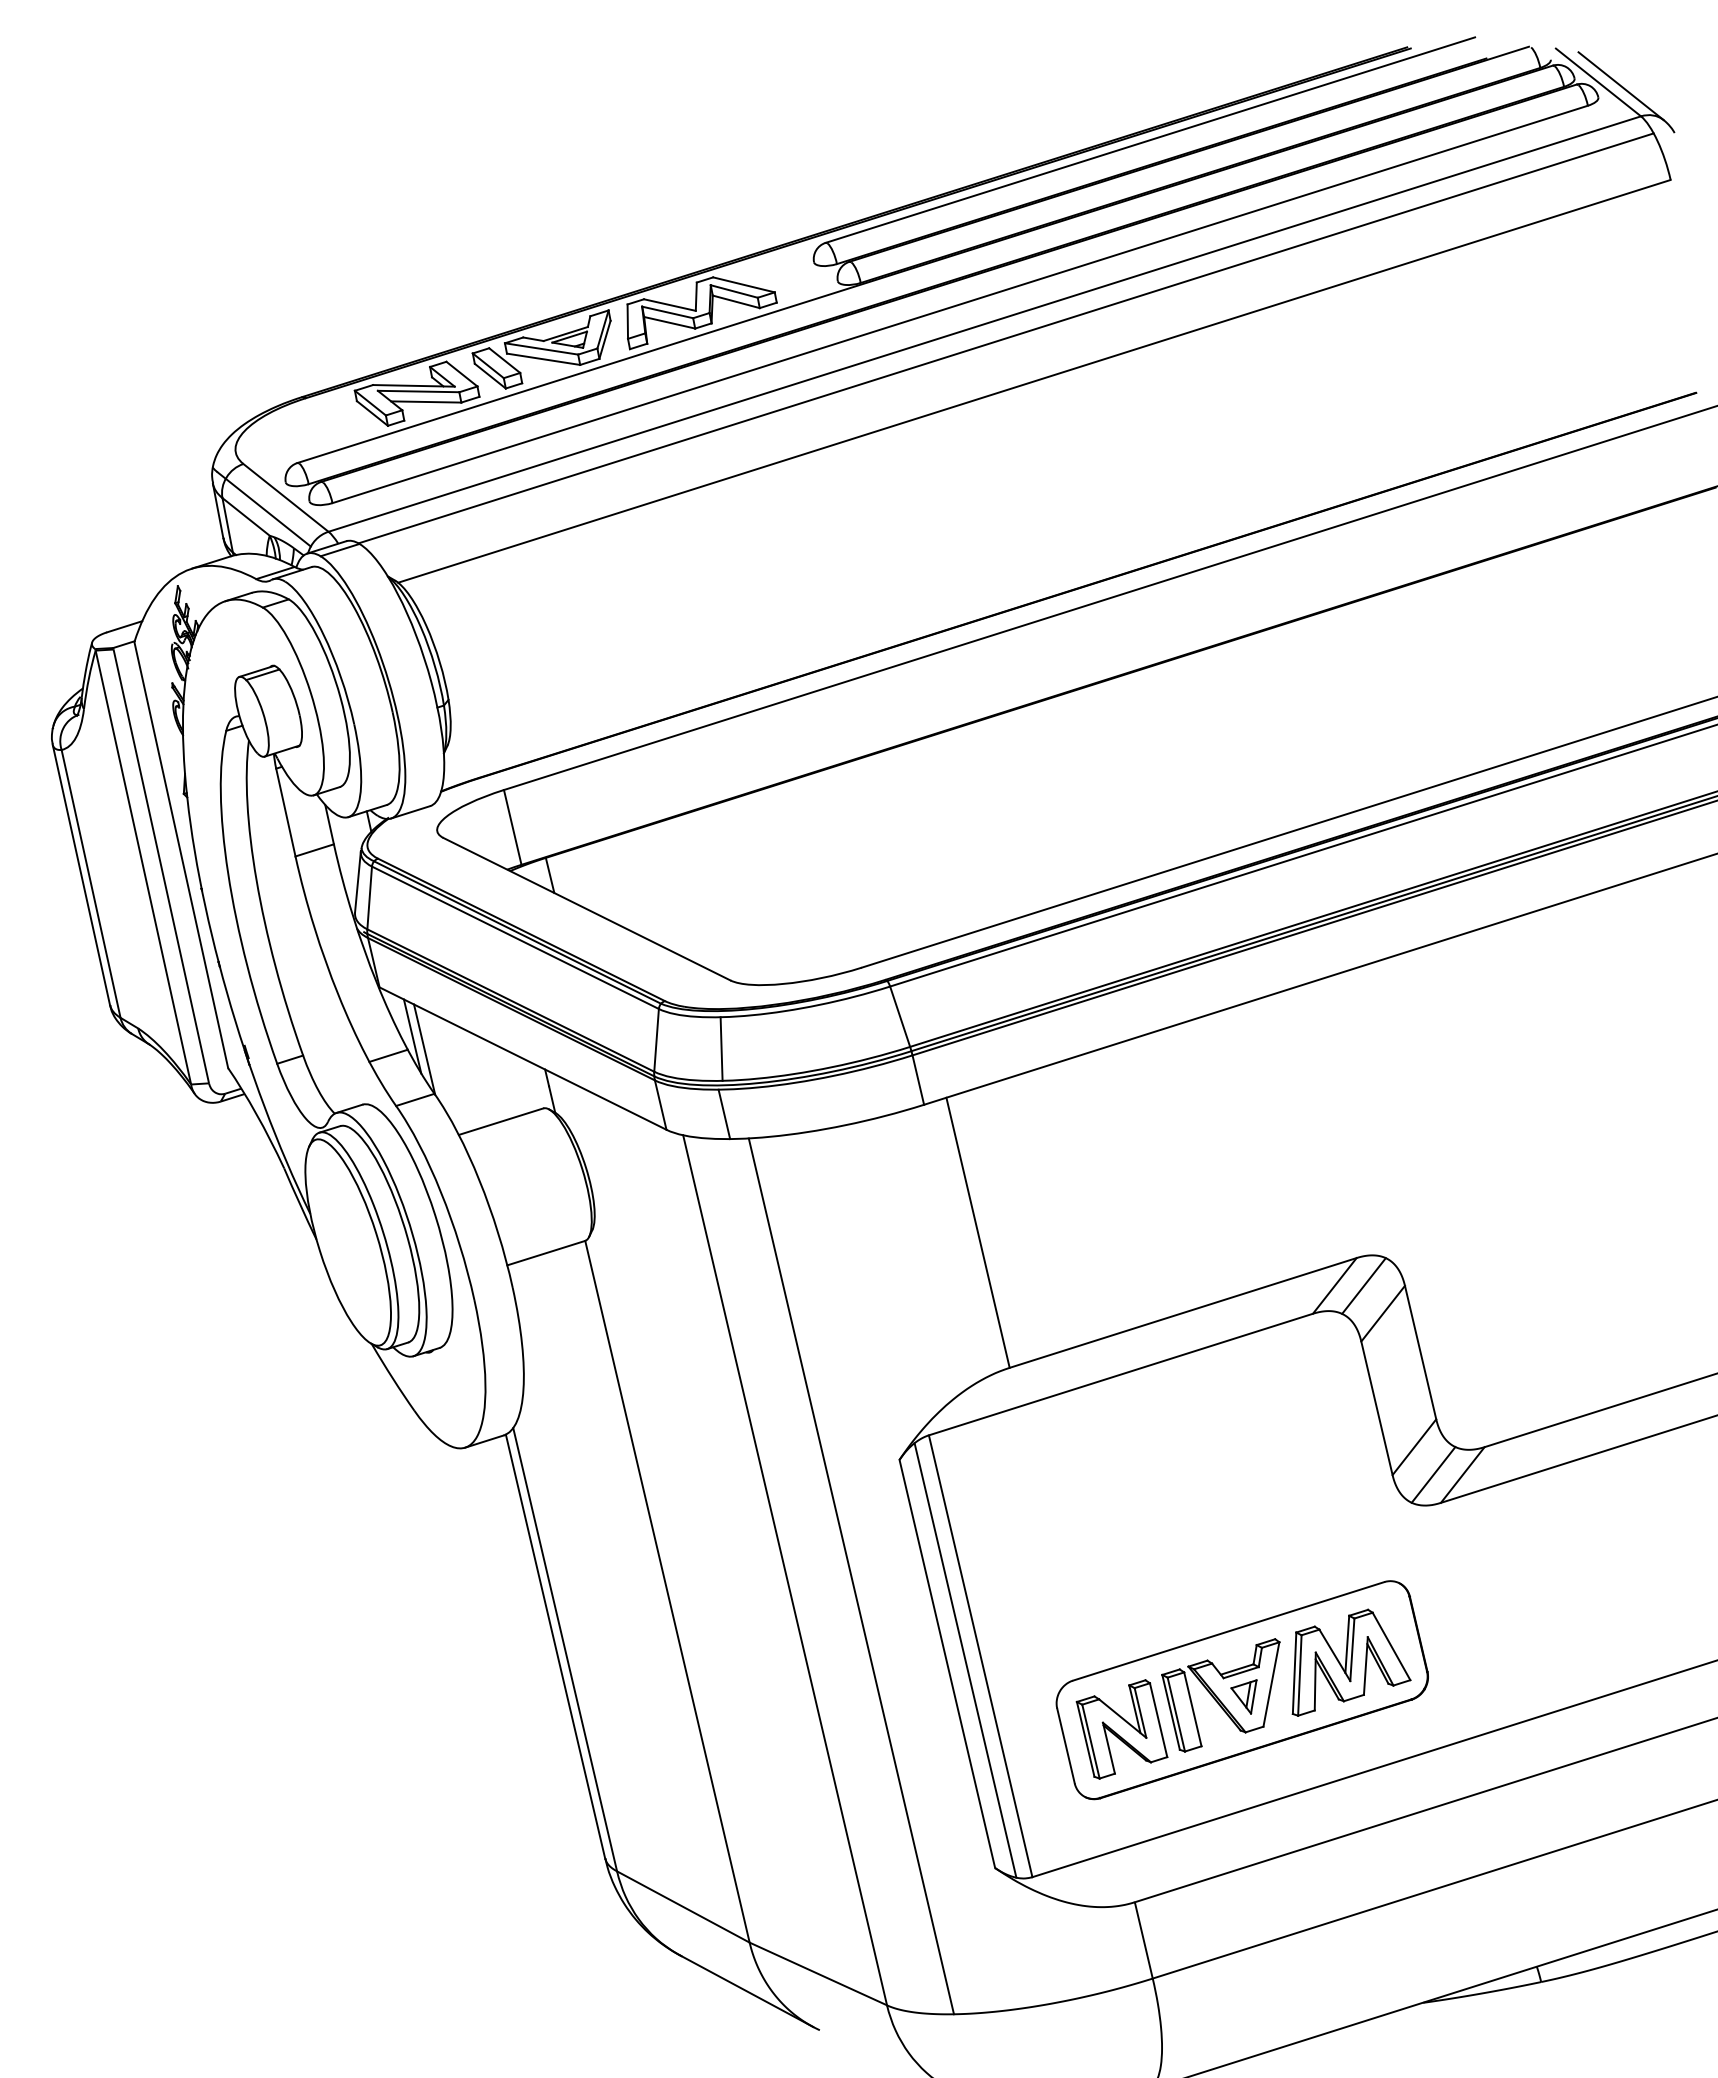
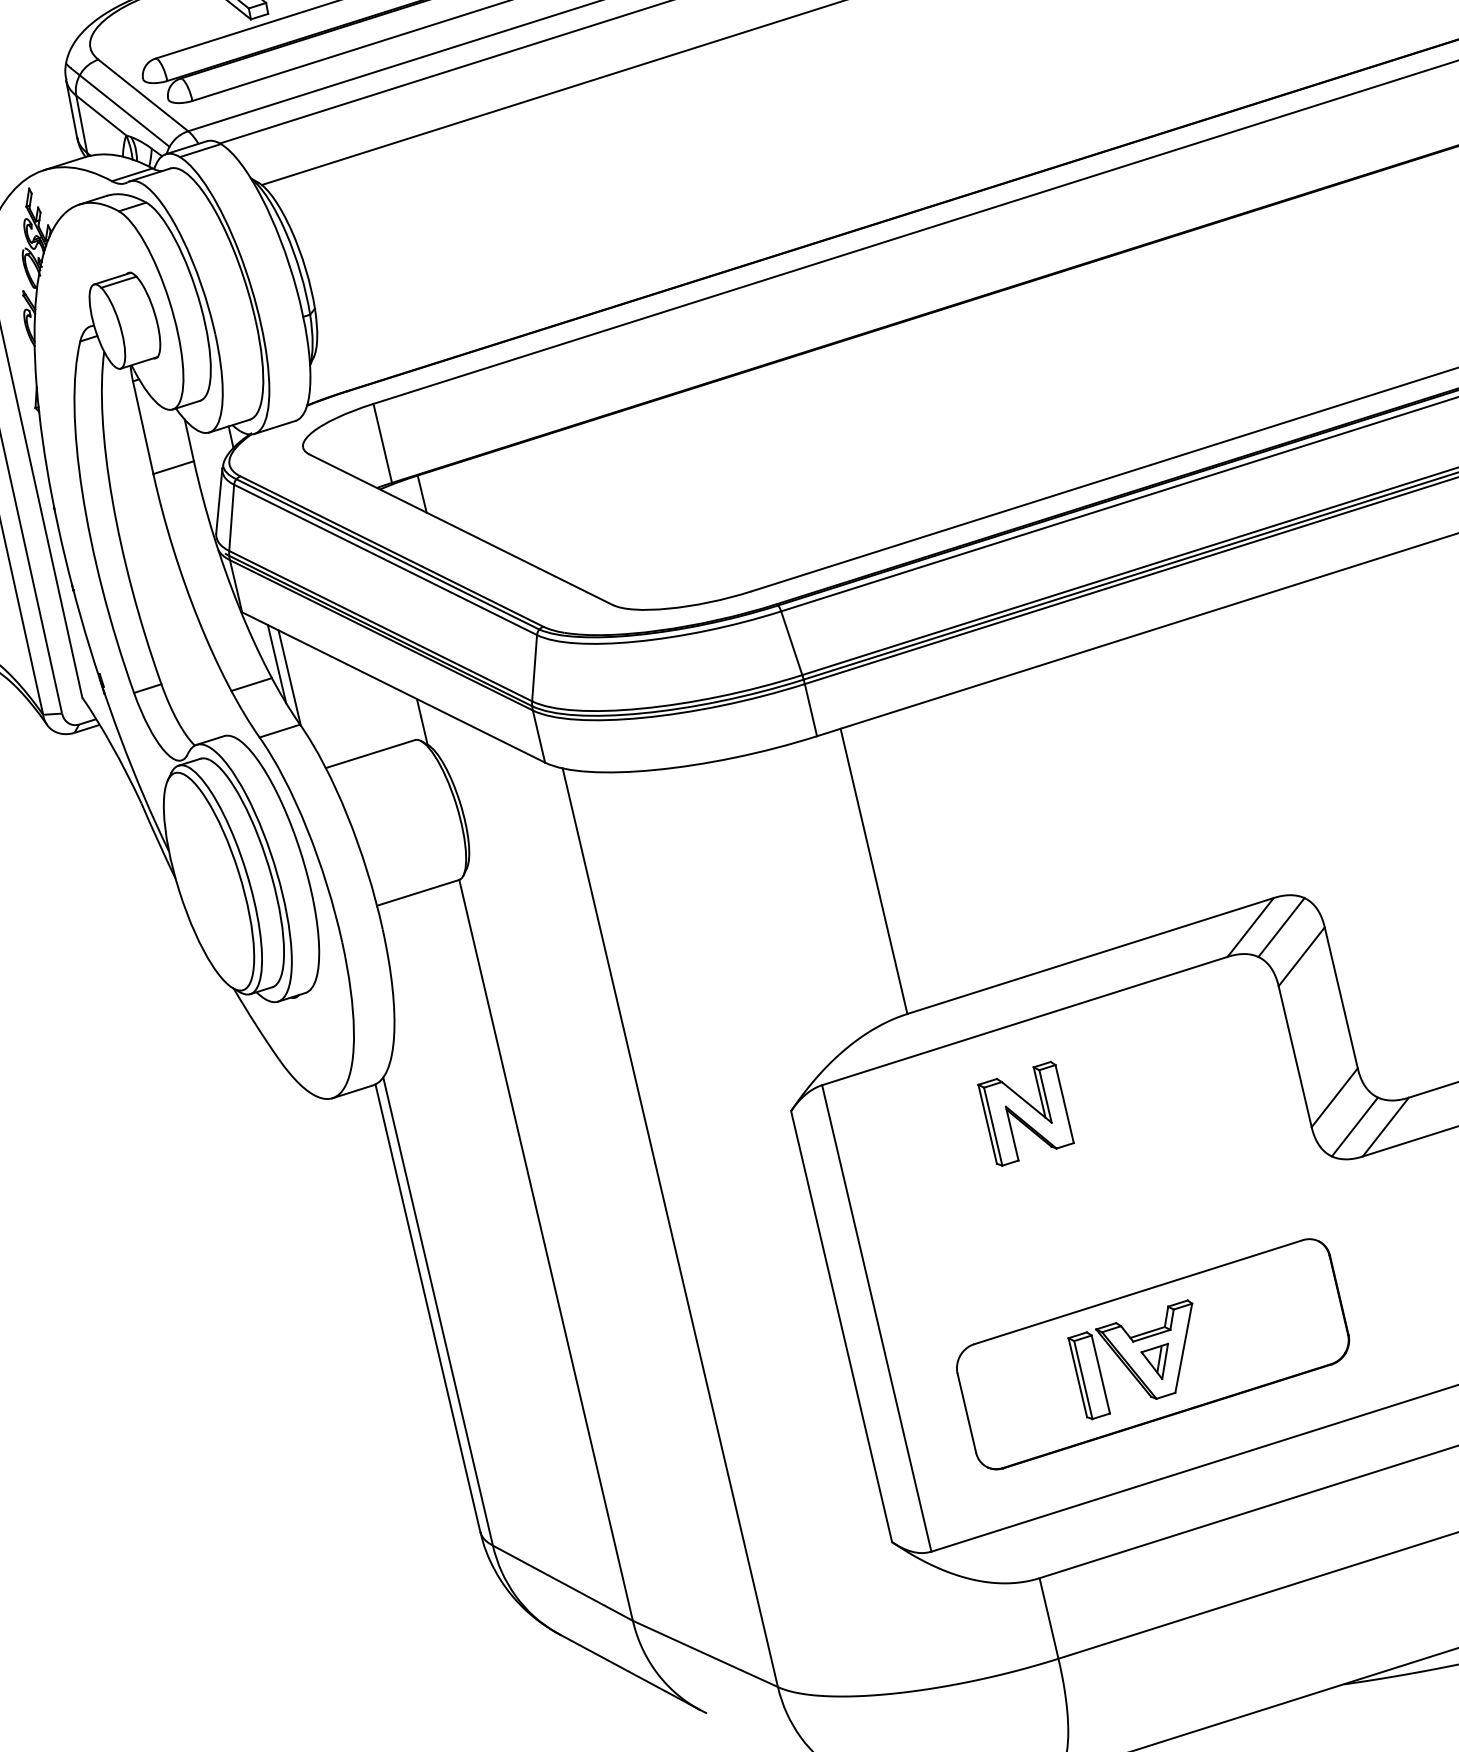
line: (721, 1048) -> (603, 676), removed
line: (724, 1114) -> (606, 746), removed
line: (850, 1576) -> (739, 1234), removed
line: (965, 1660) -> (860, 1322), removed
part: (1351, 1662) -> (1268, 1325), removed
part: (1121, 1729) -> (1025, 1113), moved

